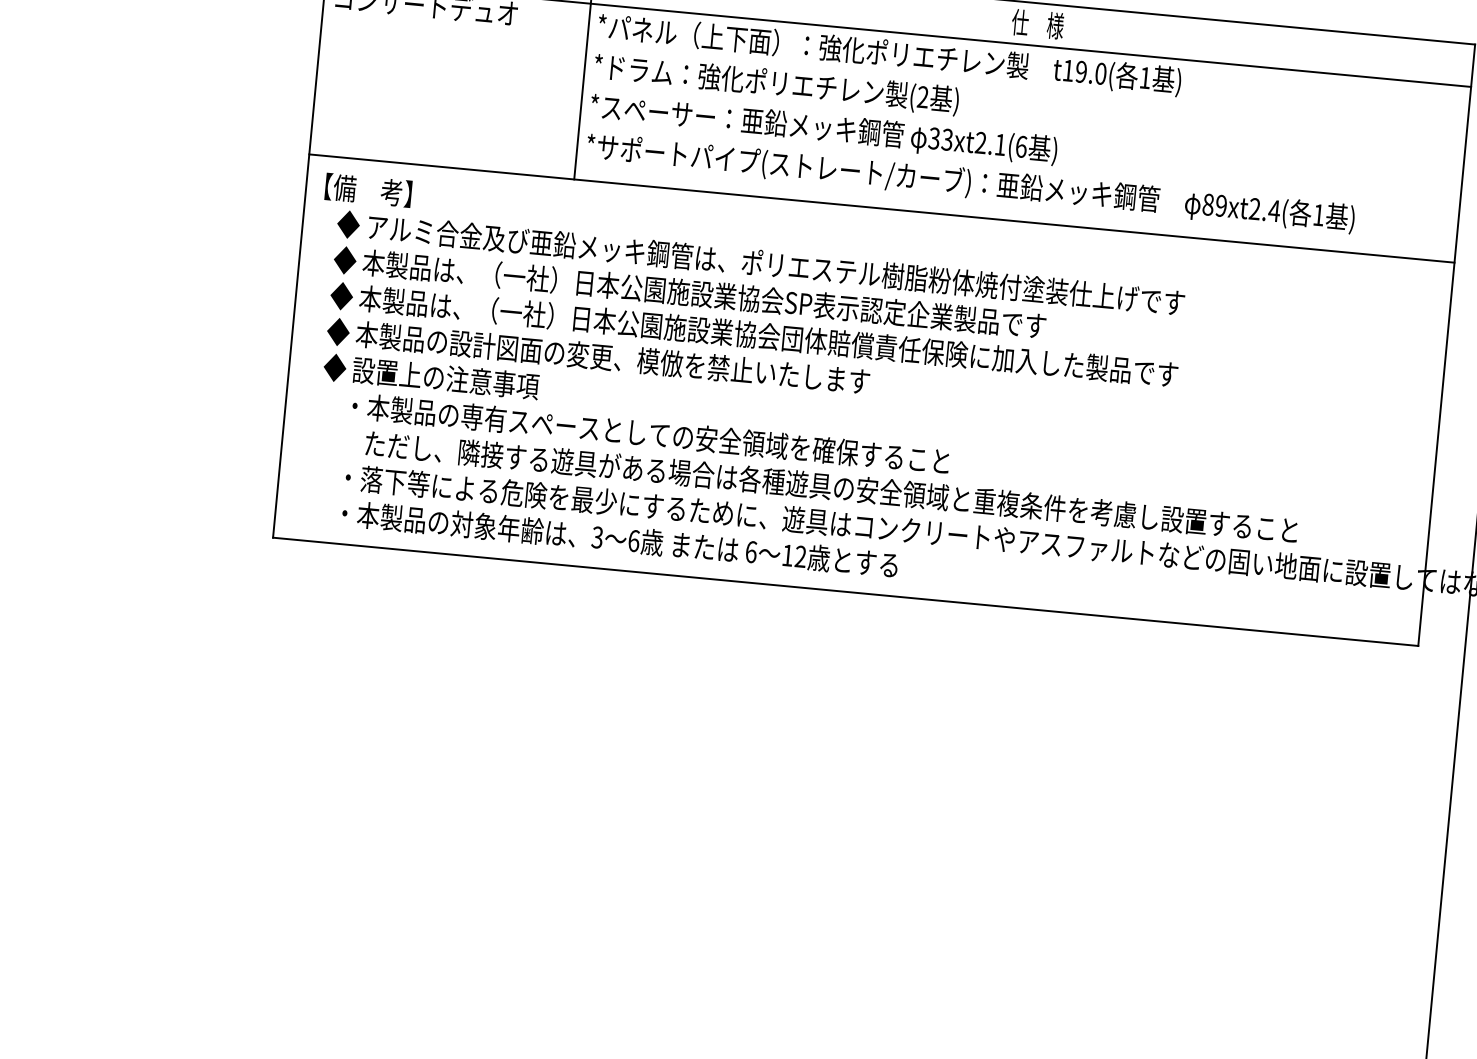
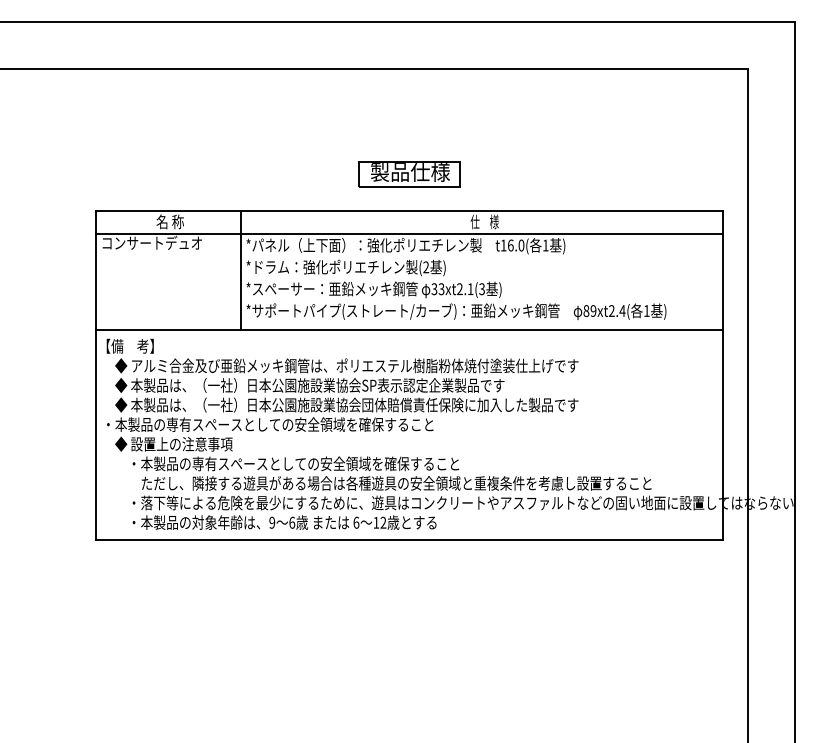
text: (1080, 71) -> (510, 245), t19.0( -> t16.0(
text: (1022, 147) -> (482, 289), 33xt2.1(6 -> 33xt2.1(3
text: (611, 357) -> (270, 424), ◆ 本製品の設計図面の変更、模倣を禁止いたします -> ・本製品の専有スペースとしての安全領域を確保すること
text: (597, 537) -> (272, 522), 3 -> 9

